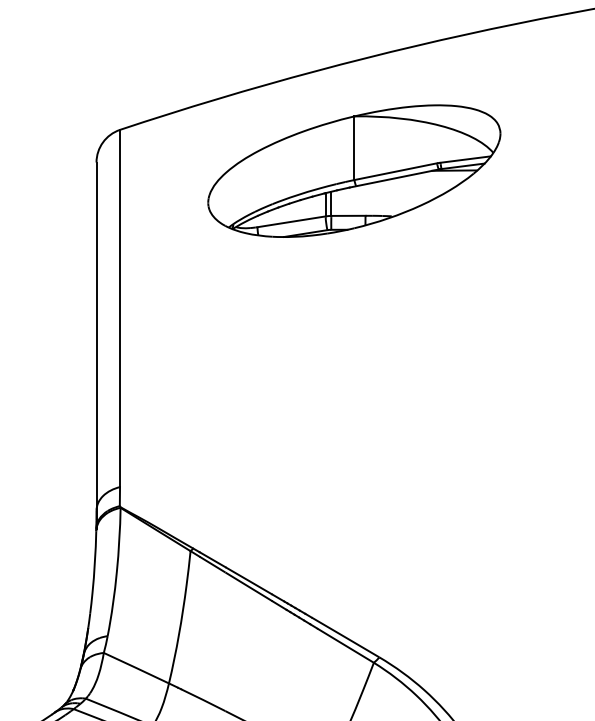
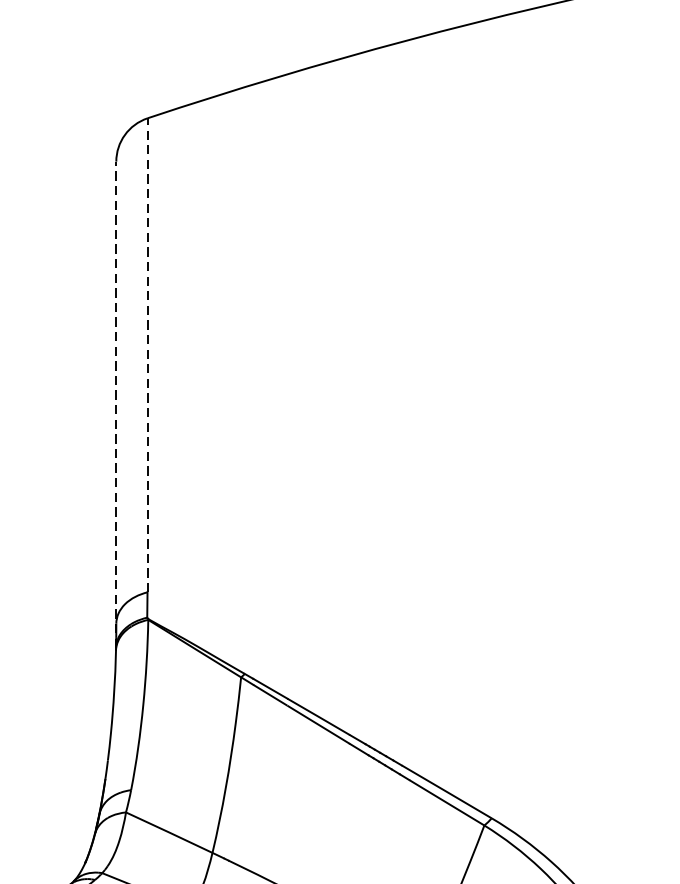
part: (354, 170) -> (458, 172), removed
line: (120, 308) -> (148, 355), solid -> dashed
line: (96, 345) -> (116, 404), solid -> dashed

